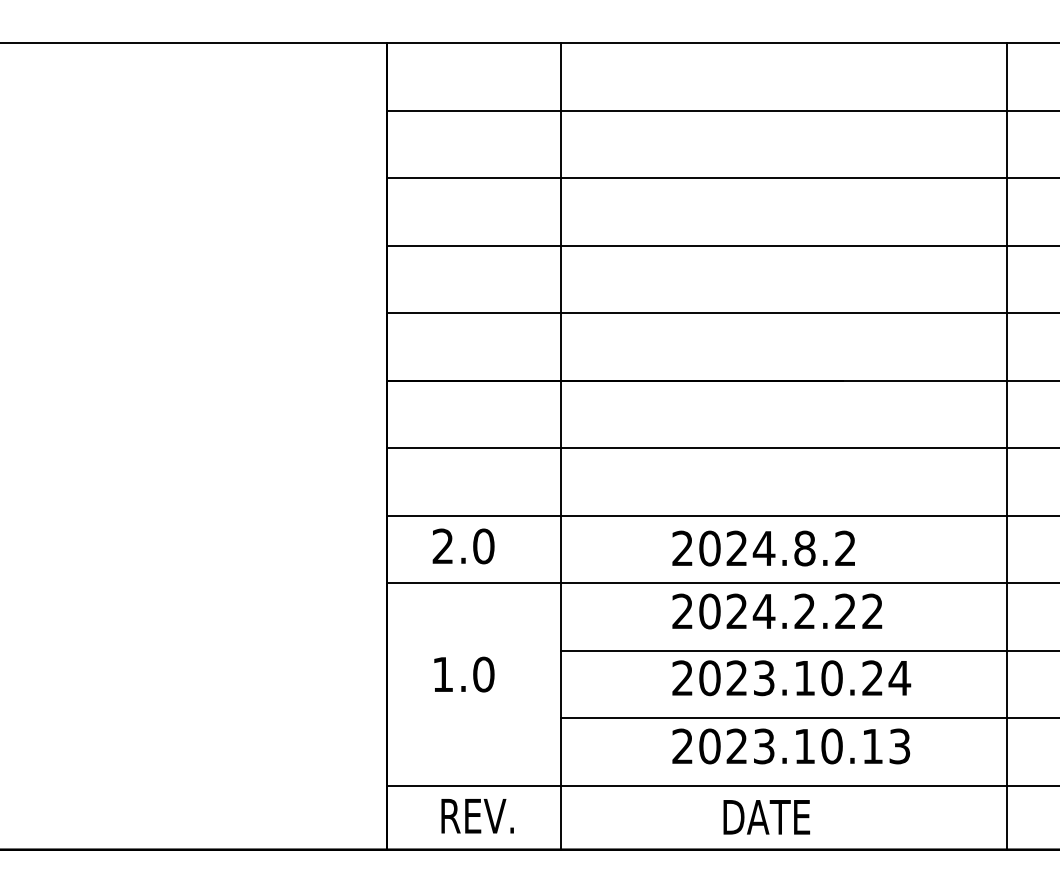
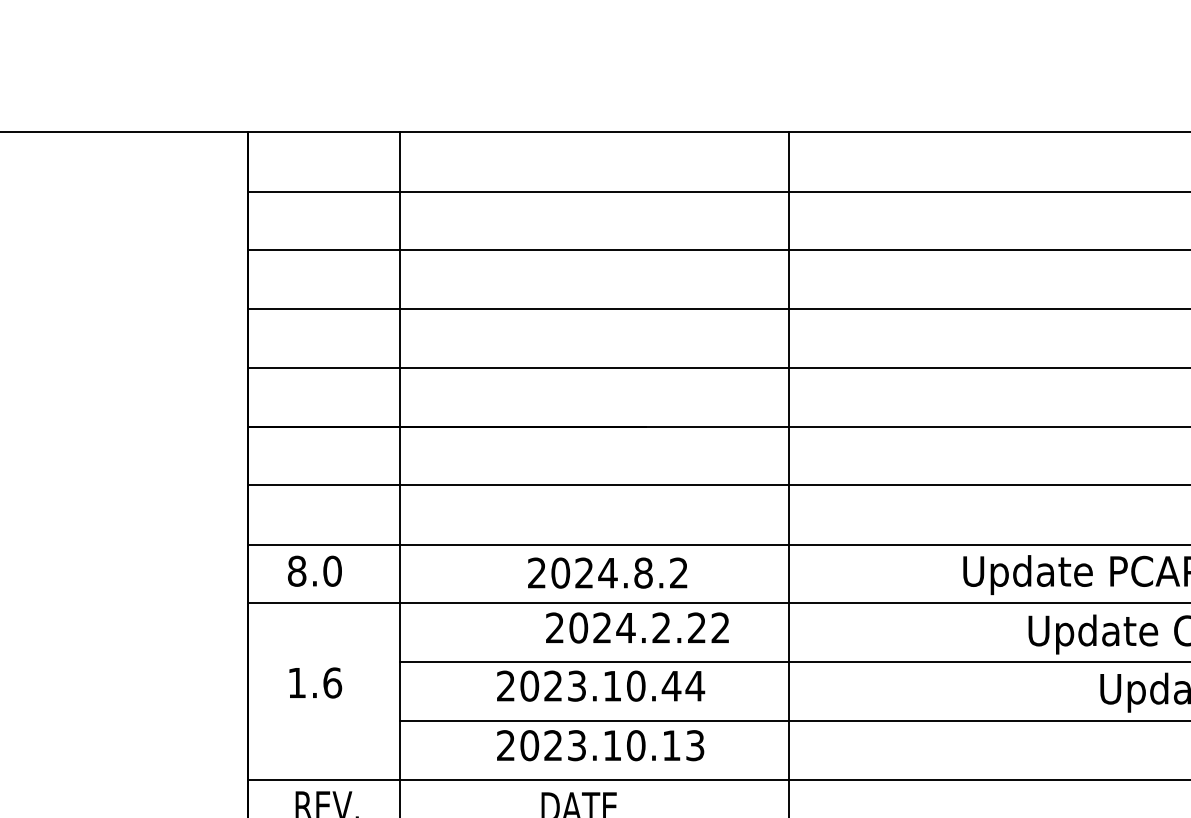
text: (443, 545) -> (297, 570), 2.0 -> 8.0
text: (763, 547) -> (607, 572), moved
text: (777, 610) -> (637, 627), moved
text: (483, 674) -> (332, 682), 1.0 -> 1.6
text: (872, 677) -> (671, 685), 2023.10.24 -> 2023.10.44

